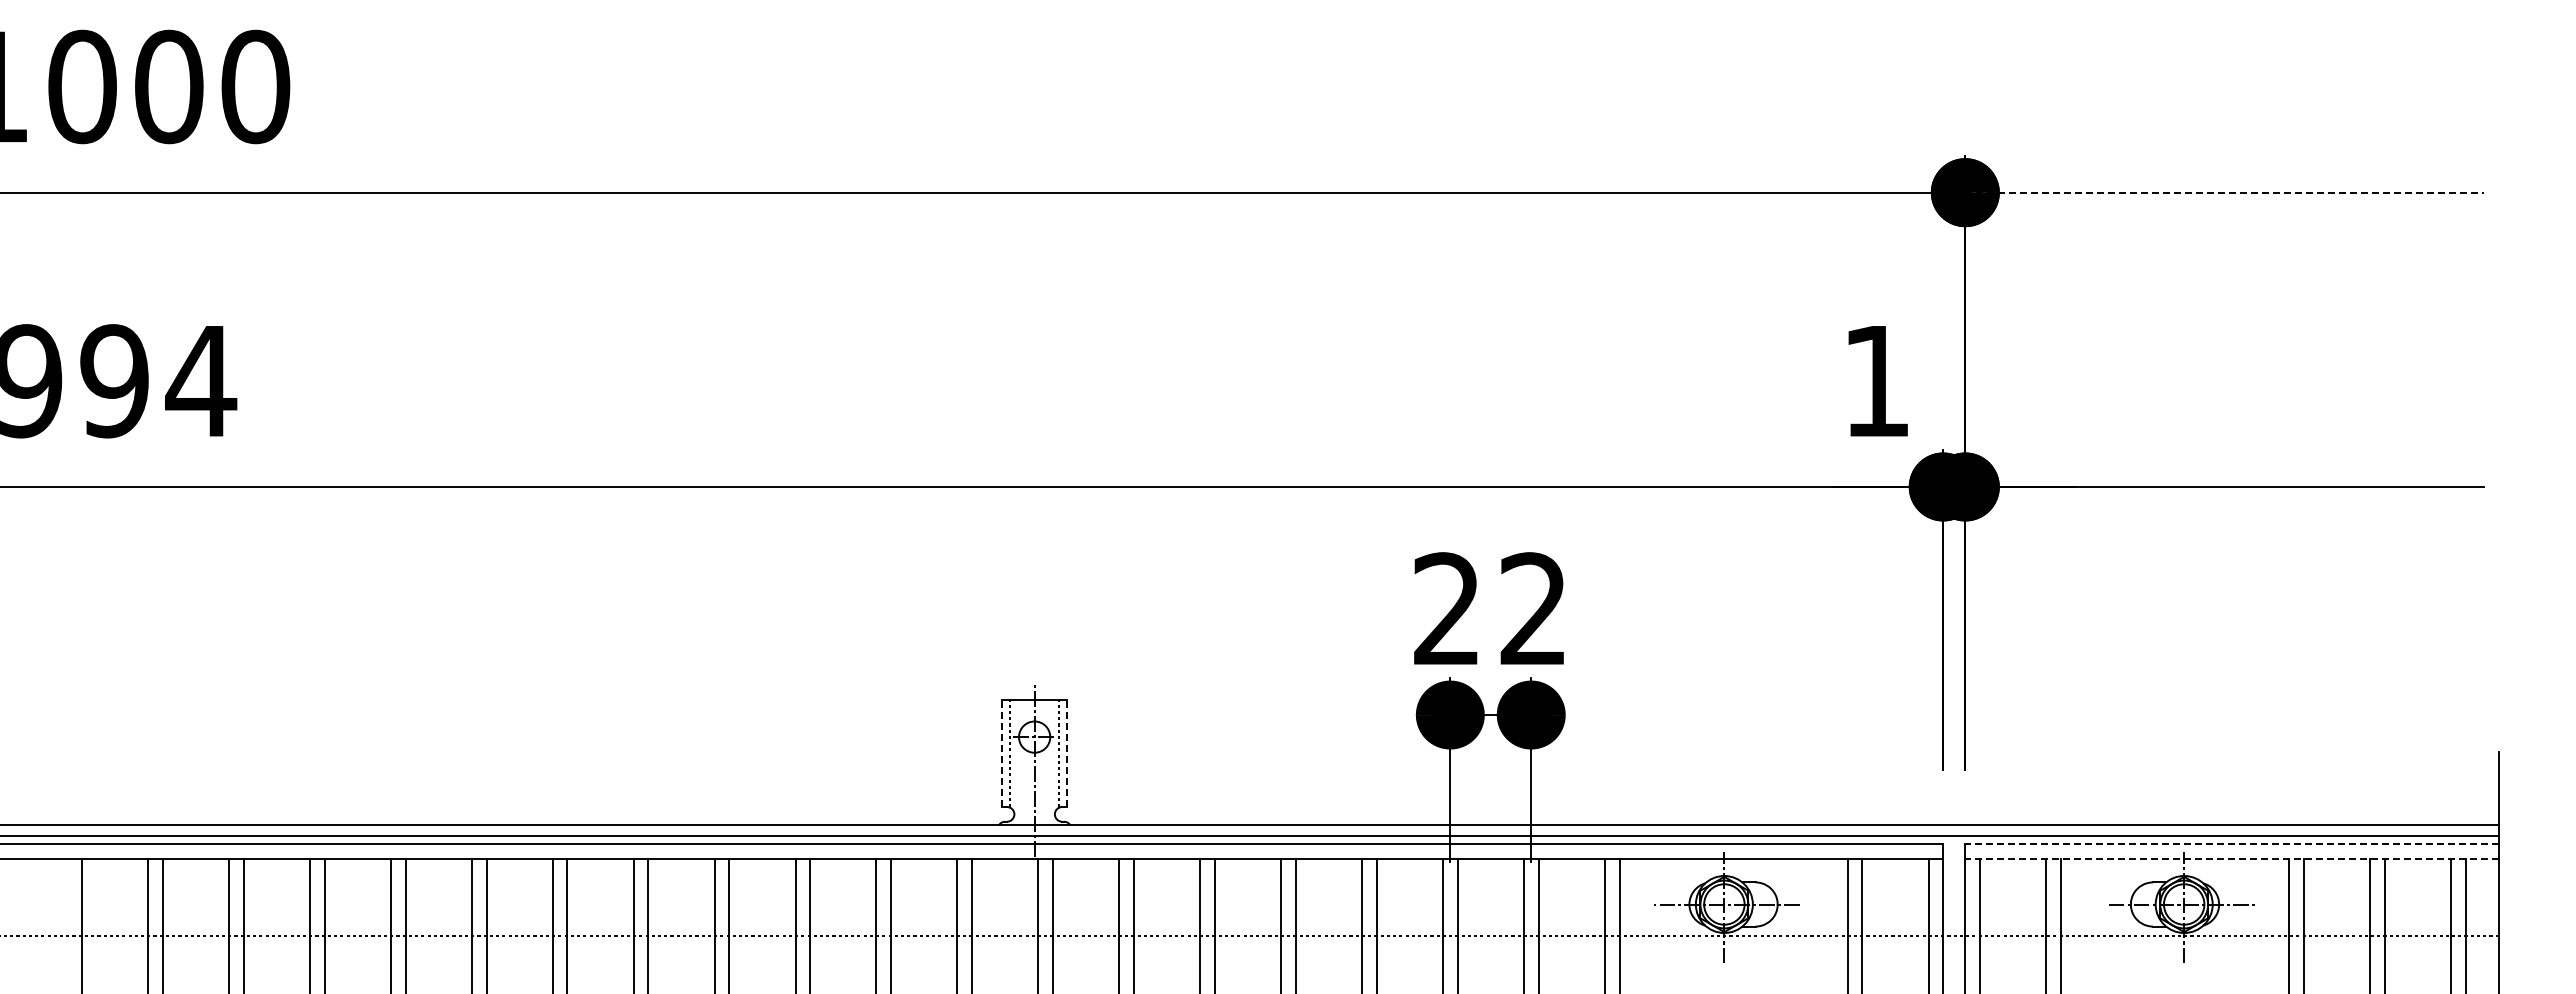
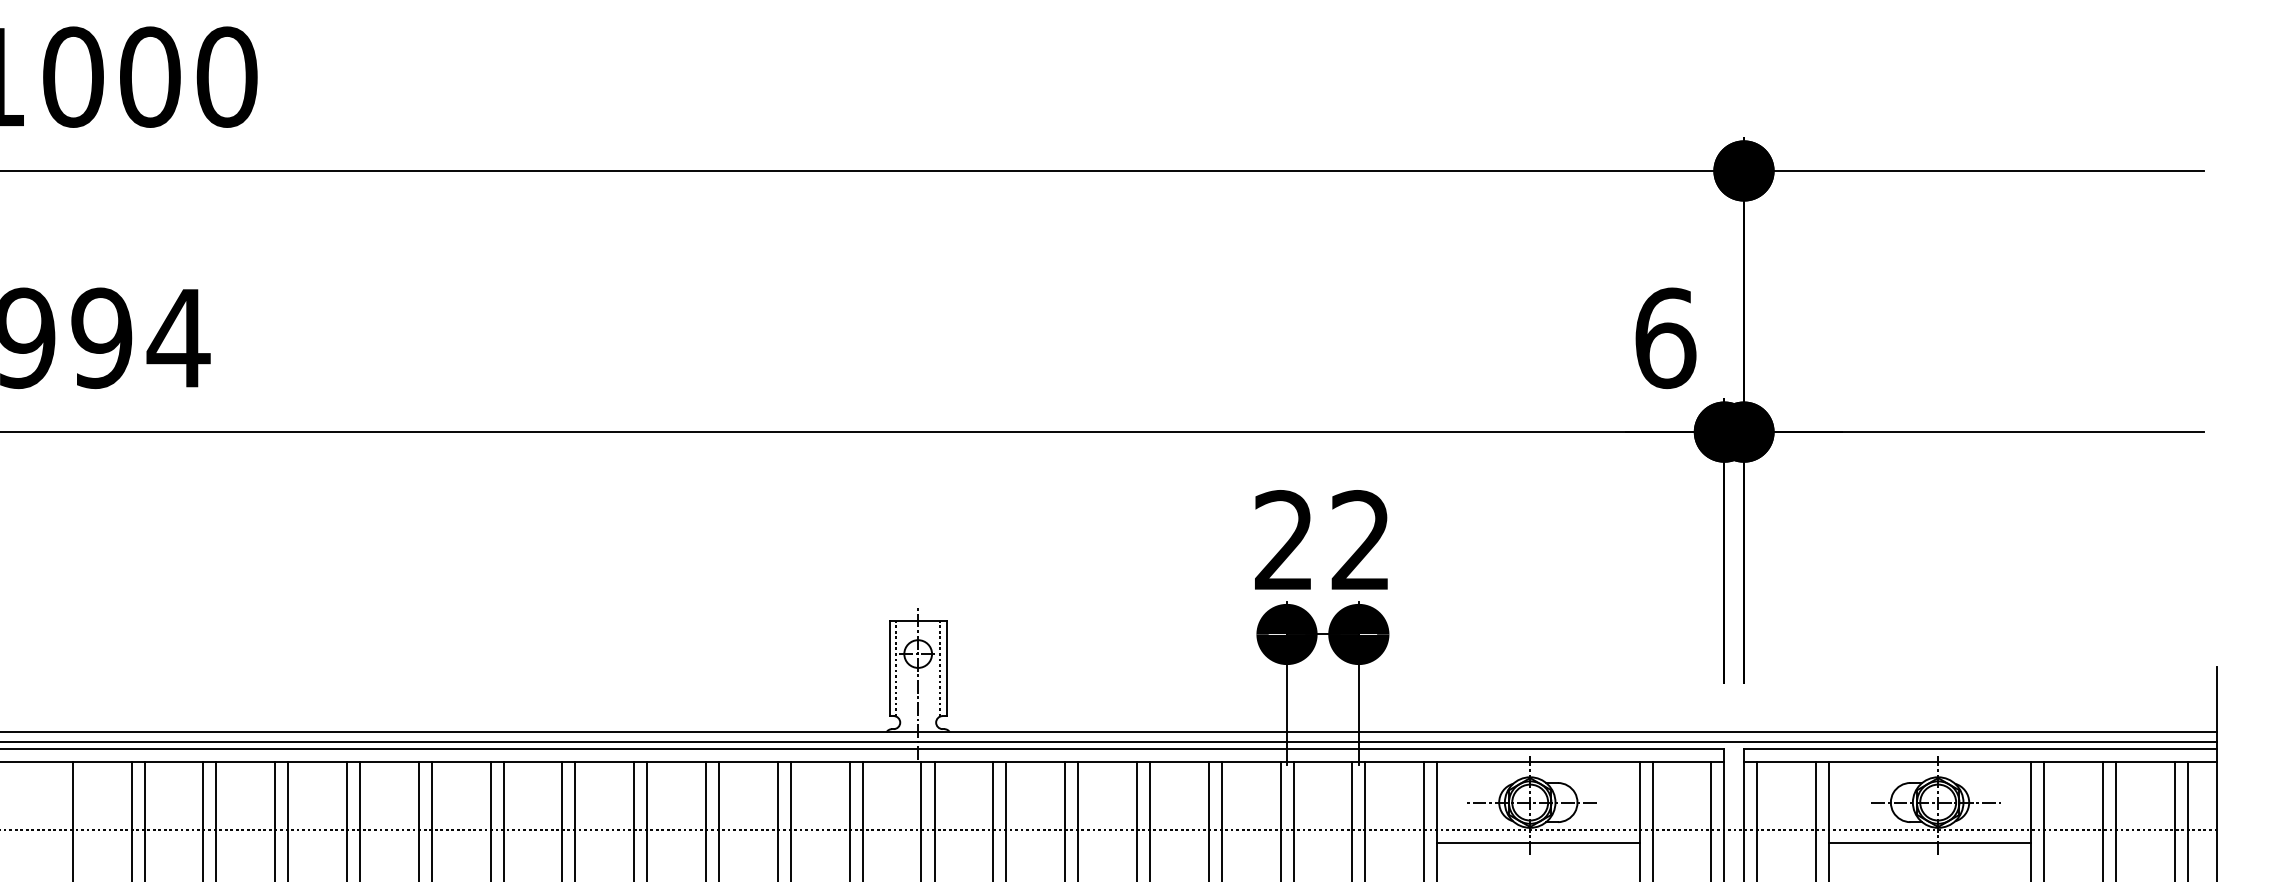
line: (2225, 192) -> (1974, 170), dashed -> solid
text: (1877, 381) -> (1666, 338), 1 -> 6
line: (1002, 753) -> (889, 668), dashed -> solid
line: (1066, 753) -> (946, 668), dashed -> solid
line: (2232, 843) -> (1981, 748), dashed -> solid
line: (2232, 858) -> (1981, 761), dashed -> solid
line: (1733, 950) -> (1538, 843), added
line: (2174, 950) -> (1929, 843), added

